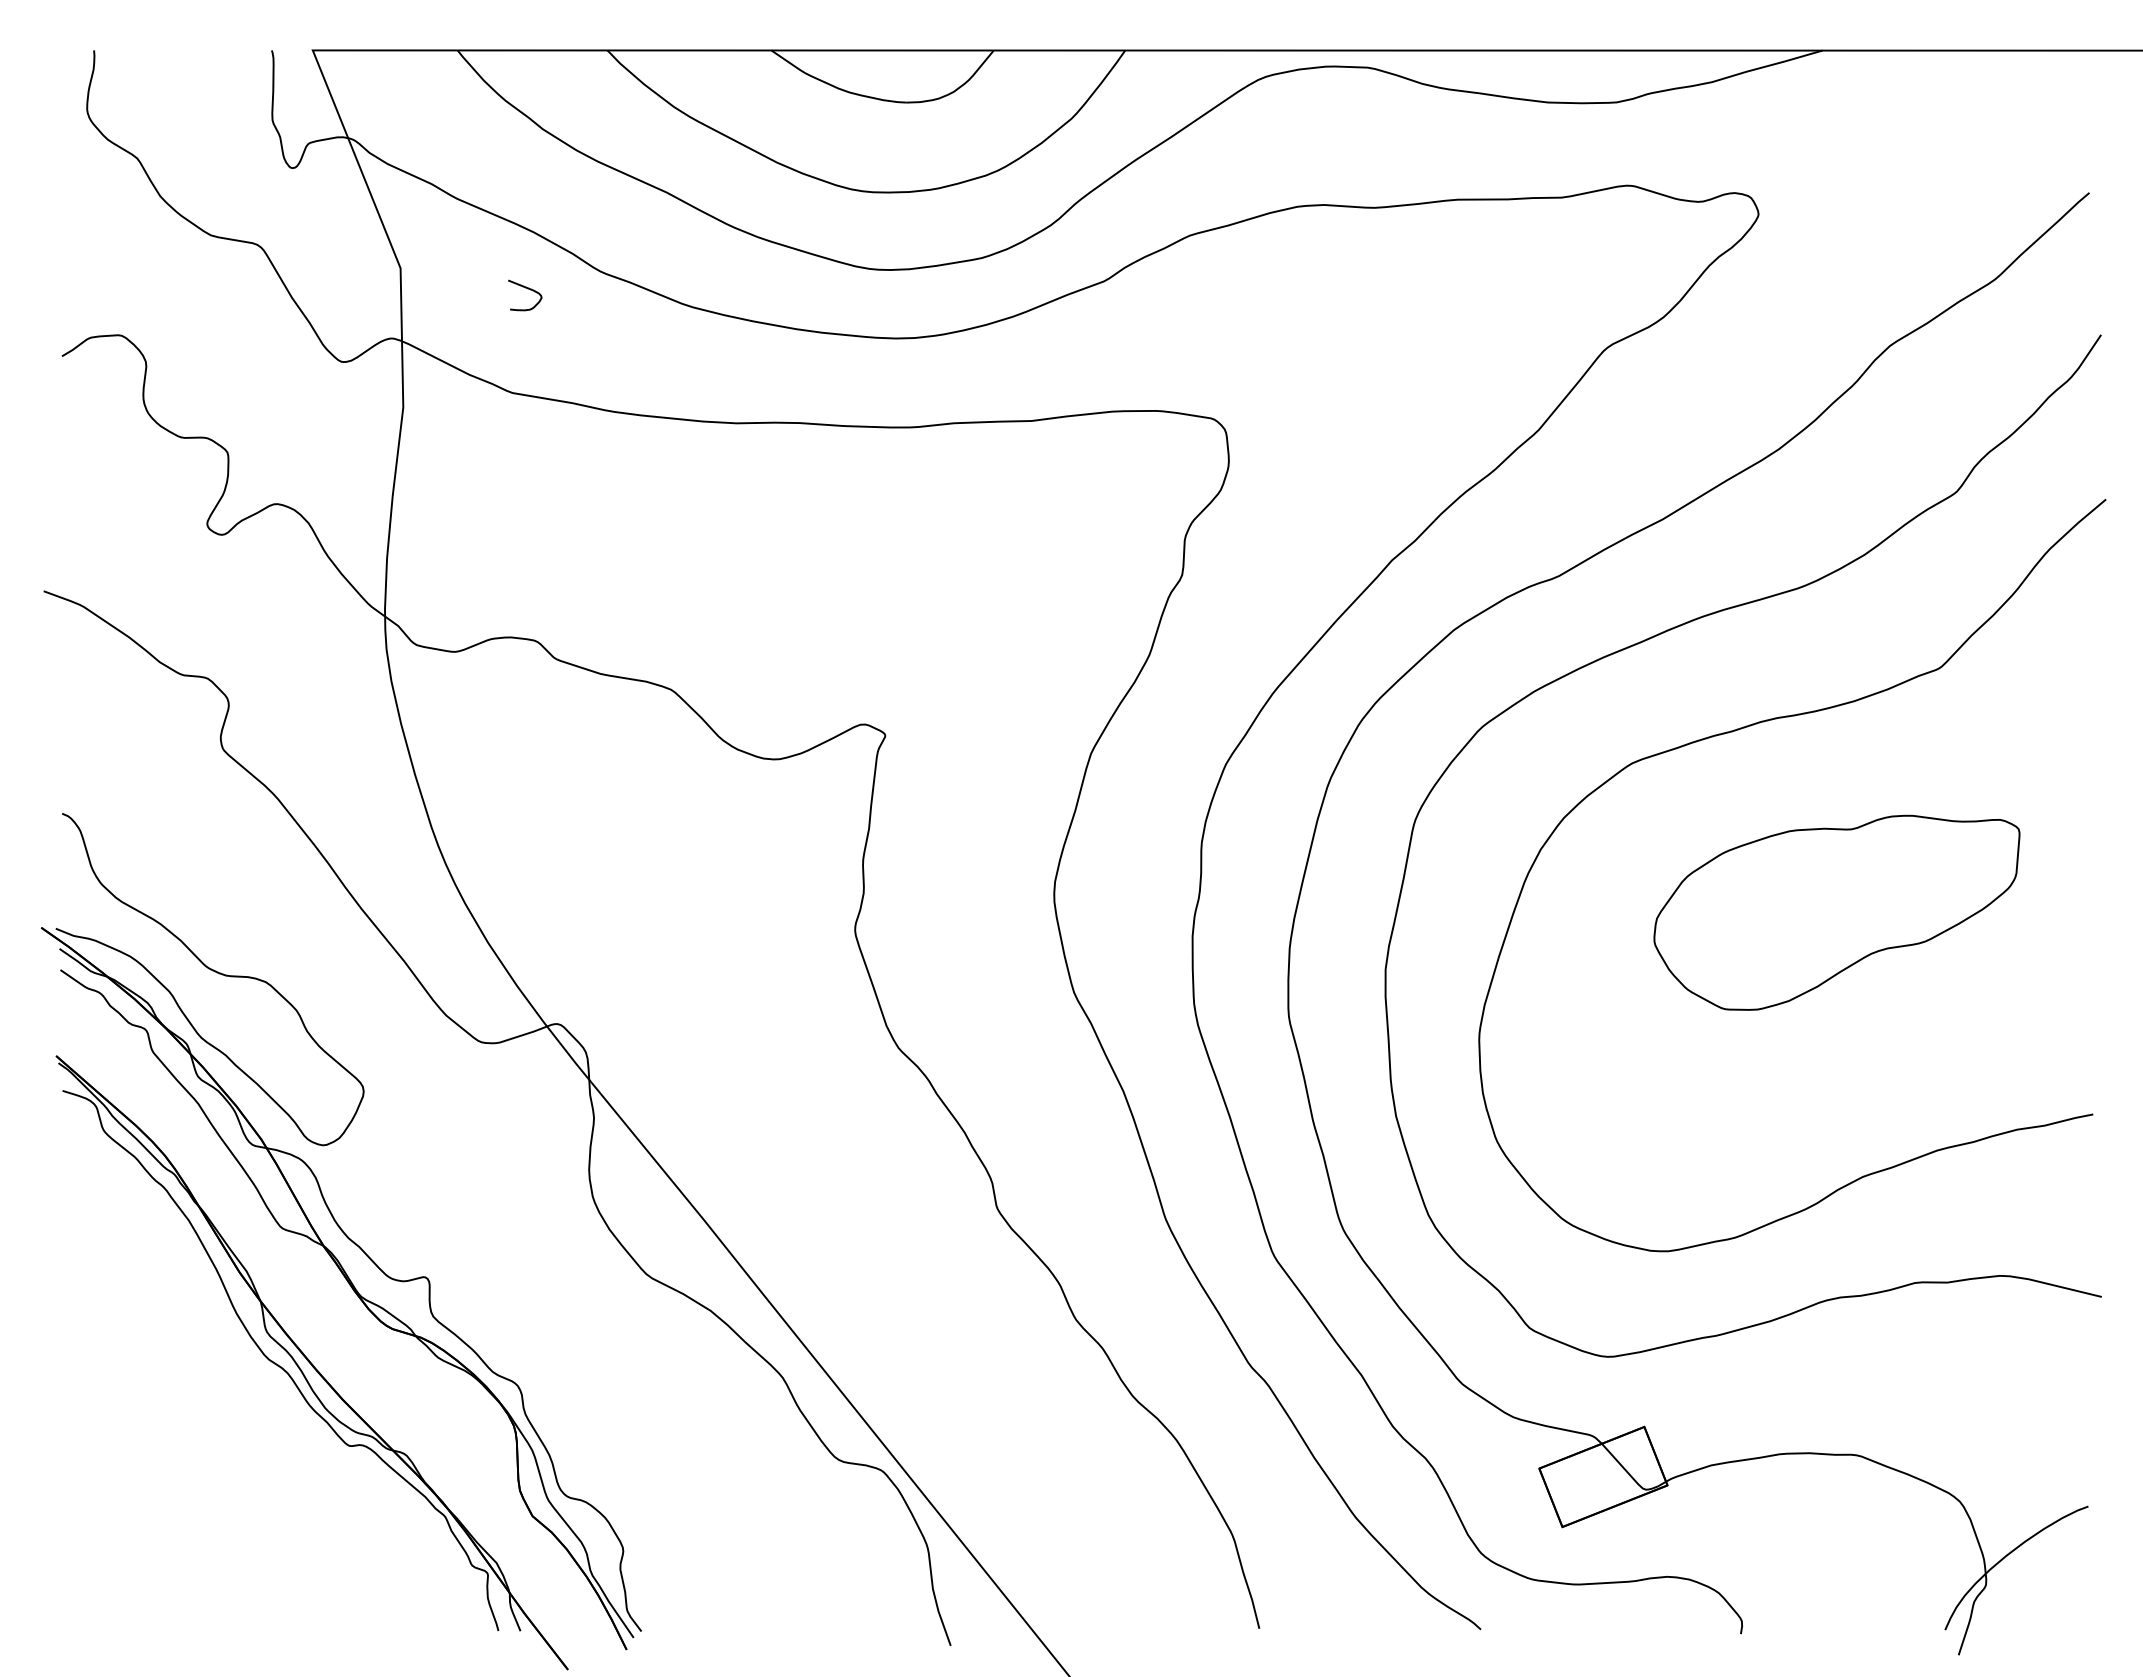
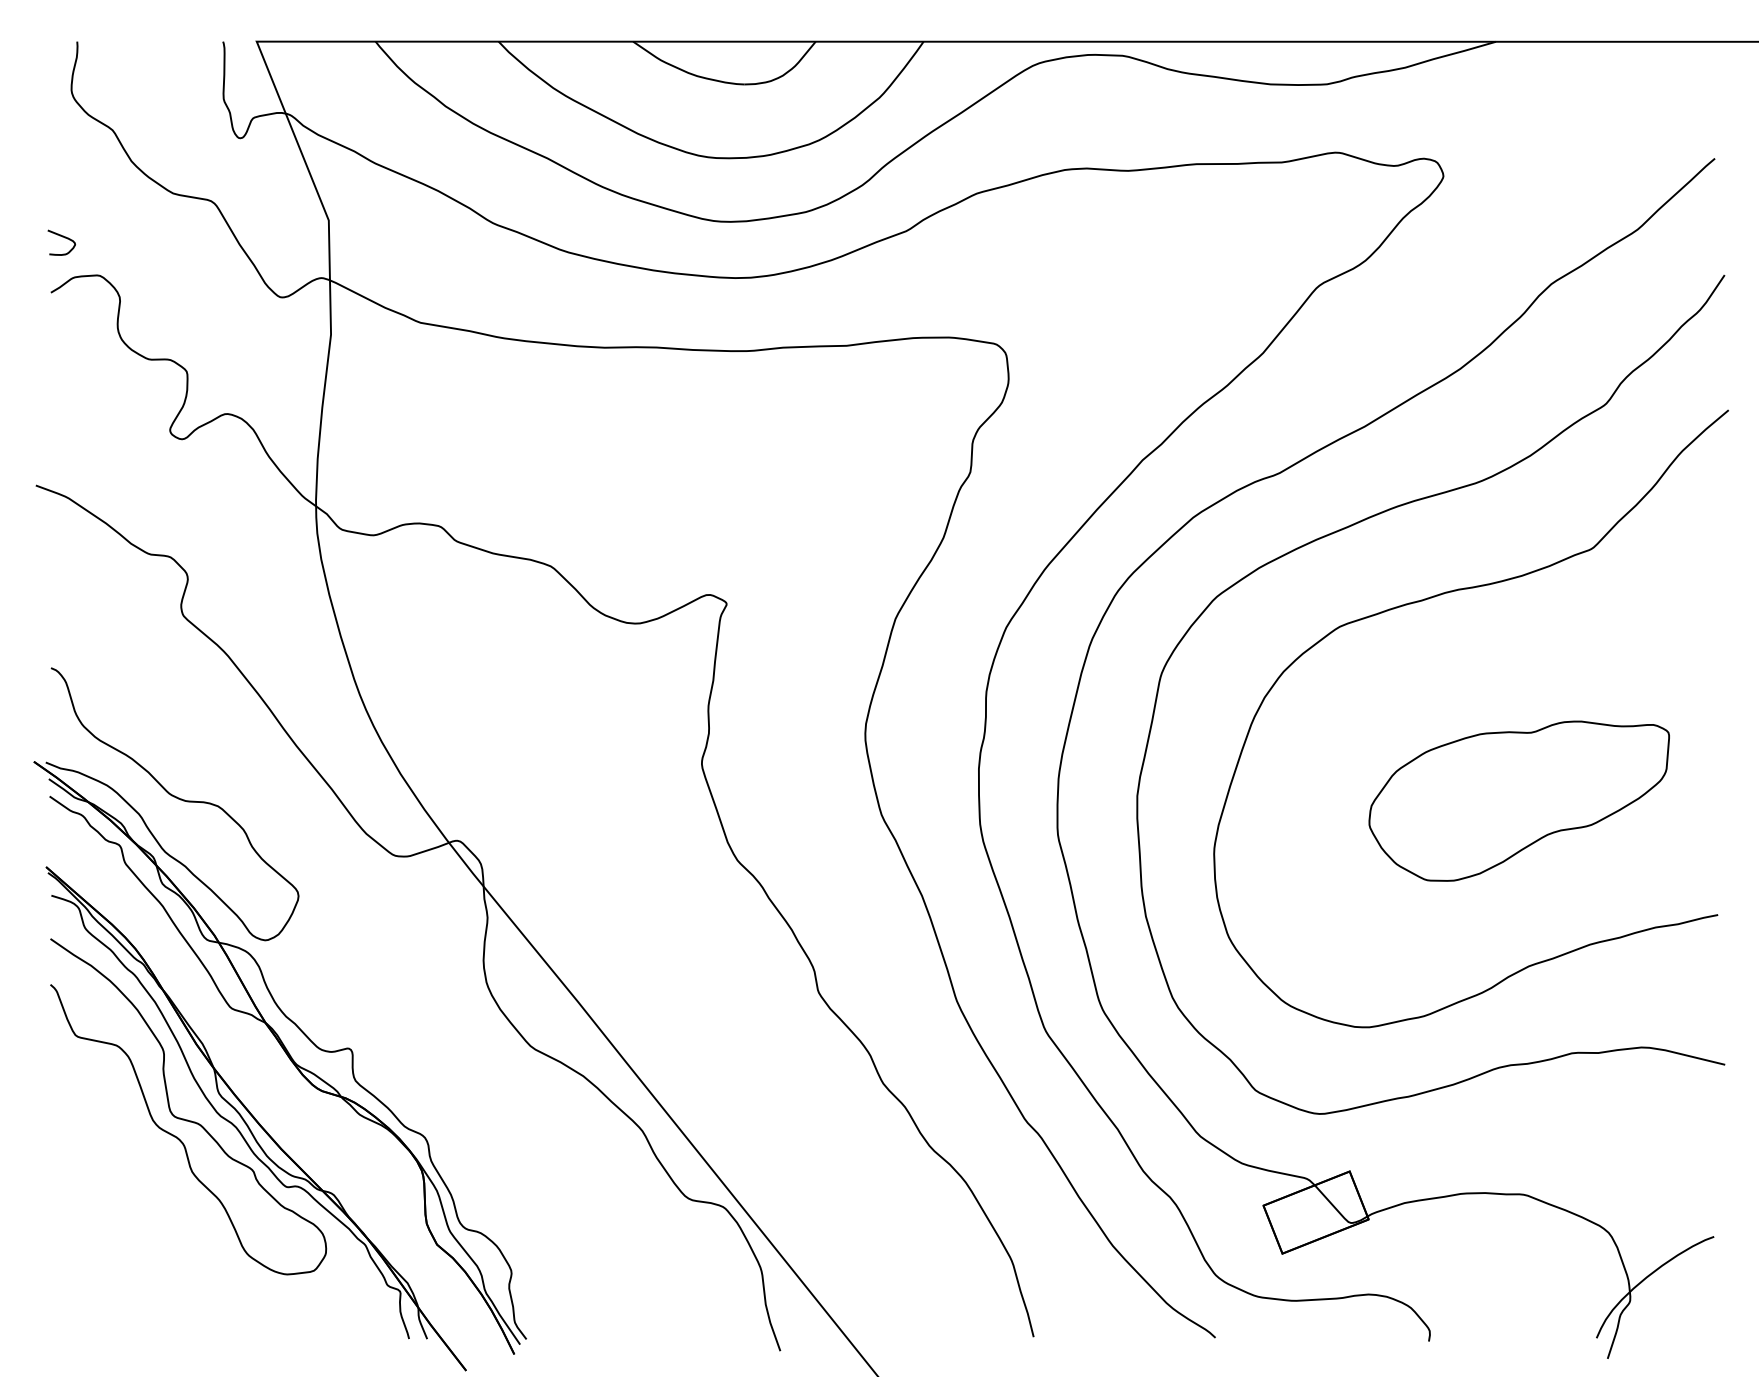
curve: (527, 289) -> (63, 237), moved
part: (1836, 912) -> (1518, 800), moved
curve: (227, 1363) -> (186, 1119), added

